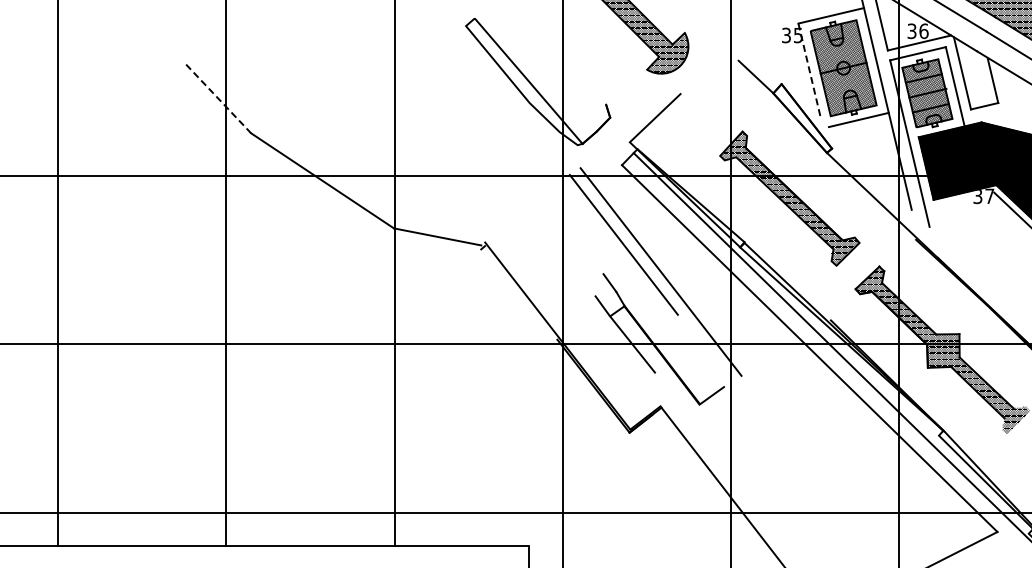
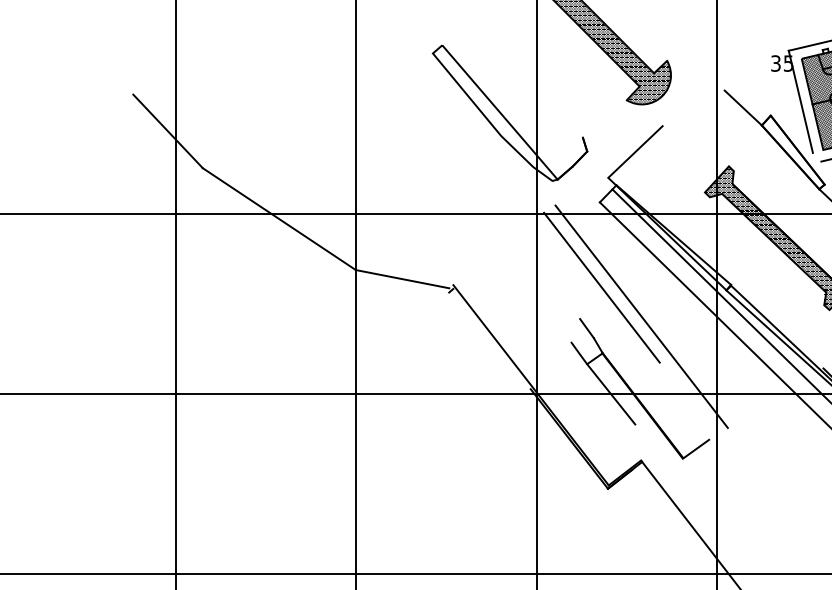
line: (809, 71) -> (800, 102), dashed -> solid
line: (218, 99) -> (167, 132), dashed -> solid

